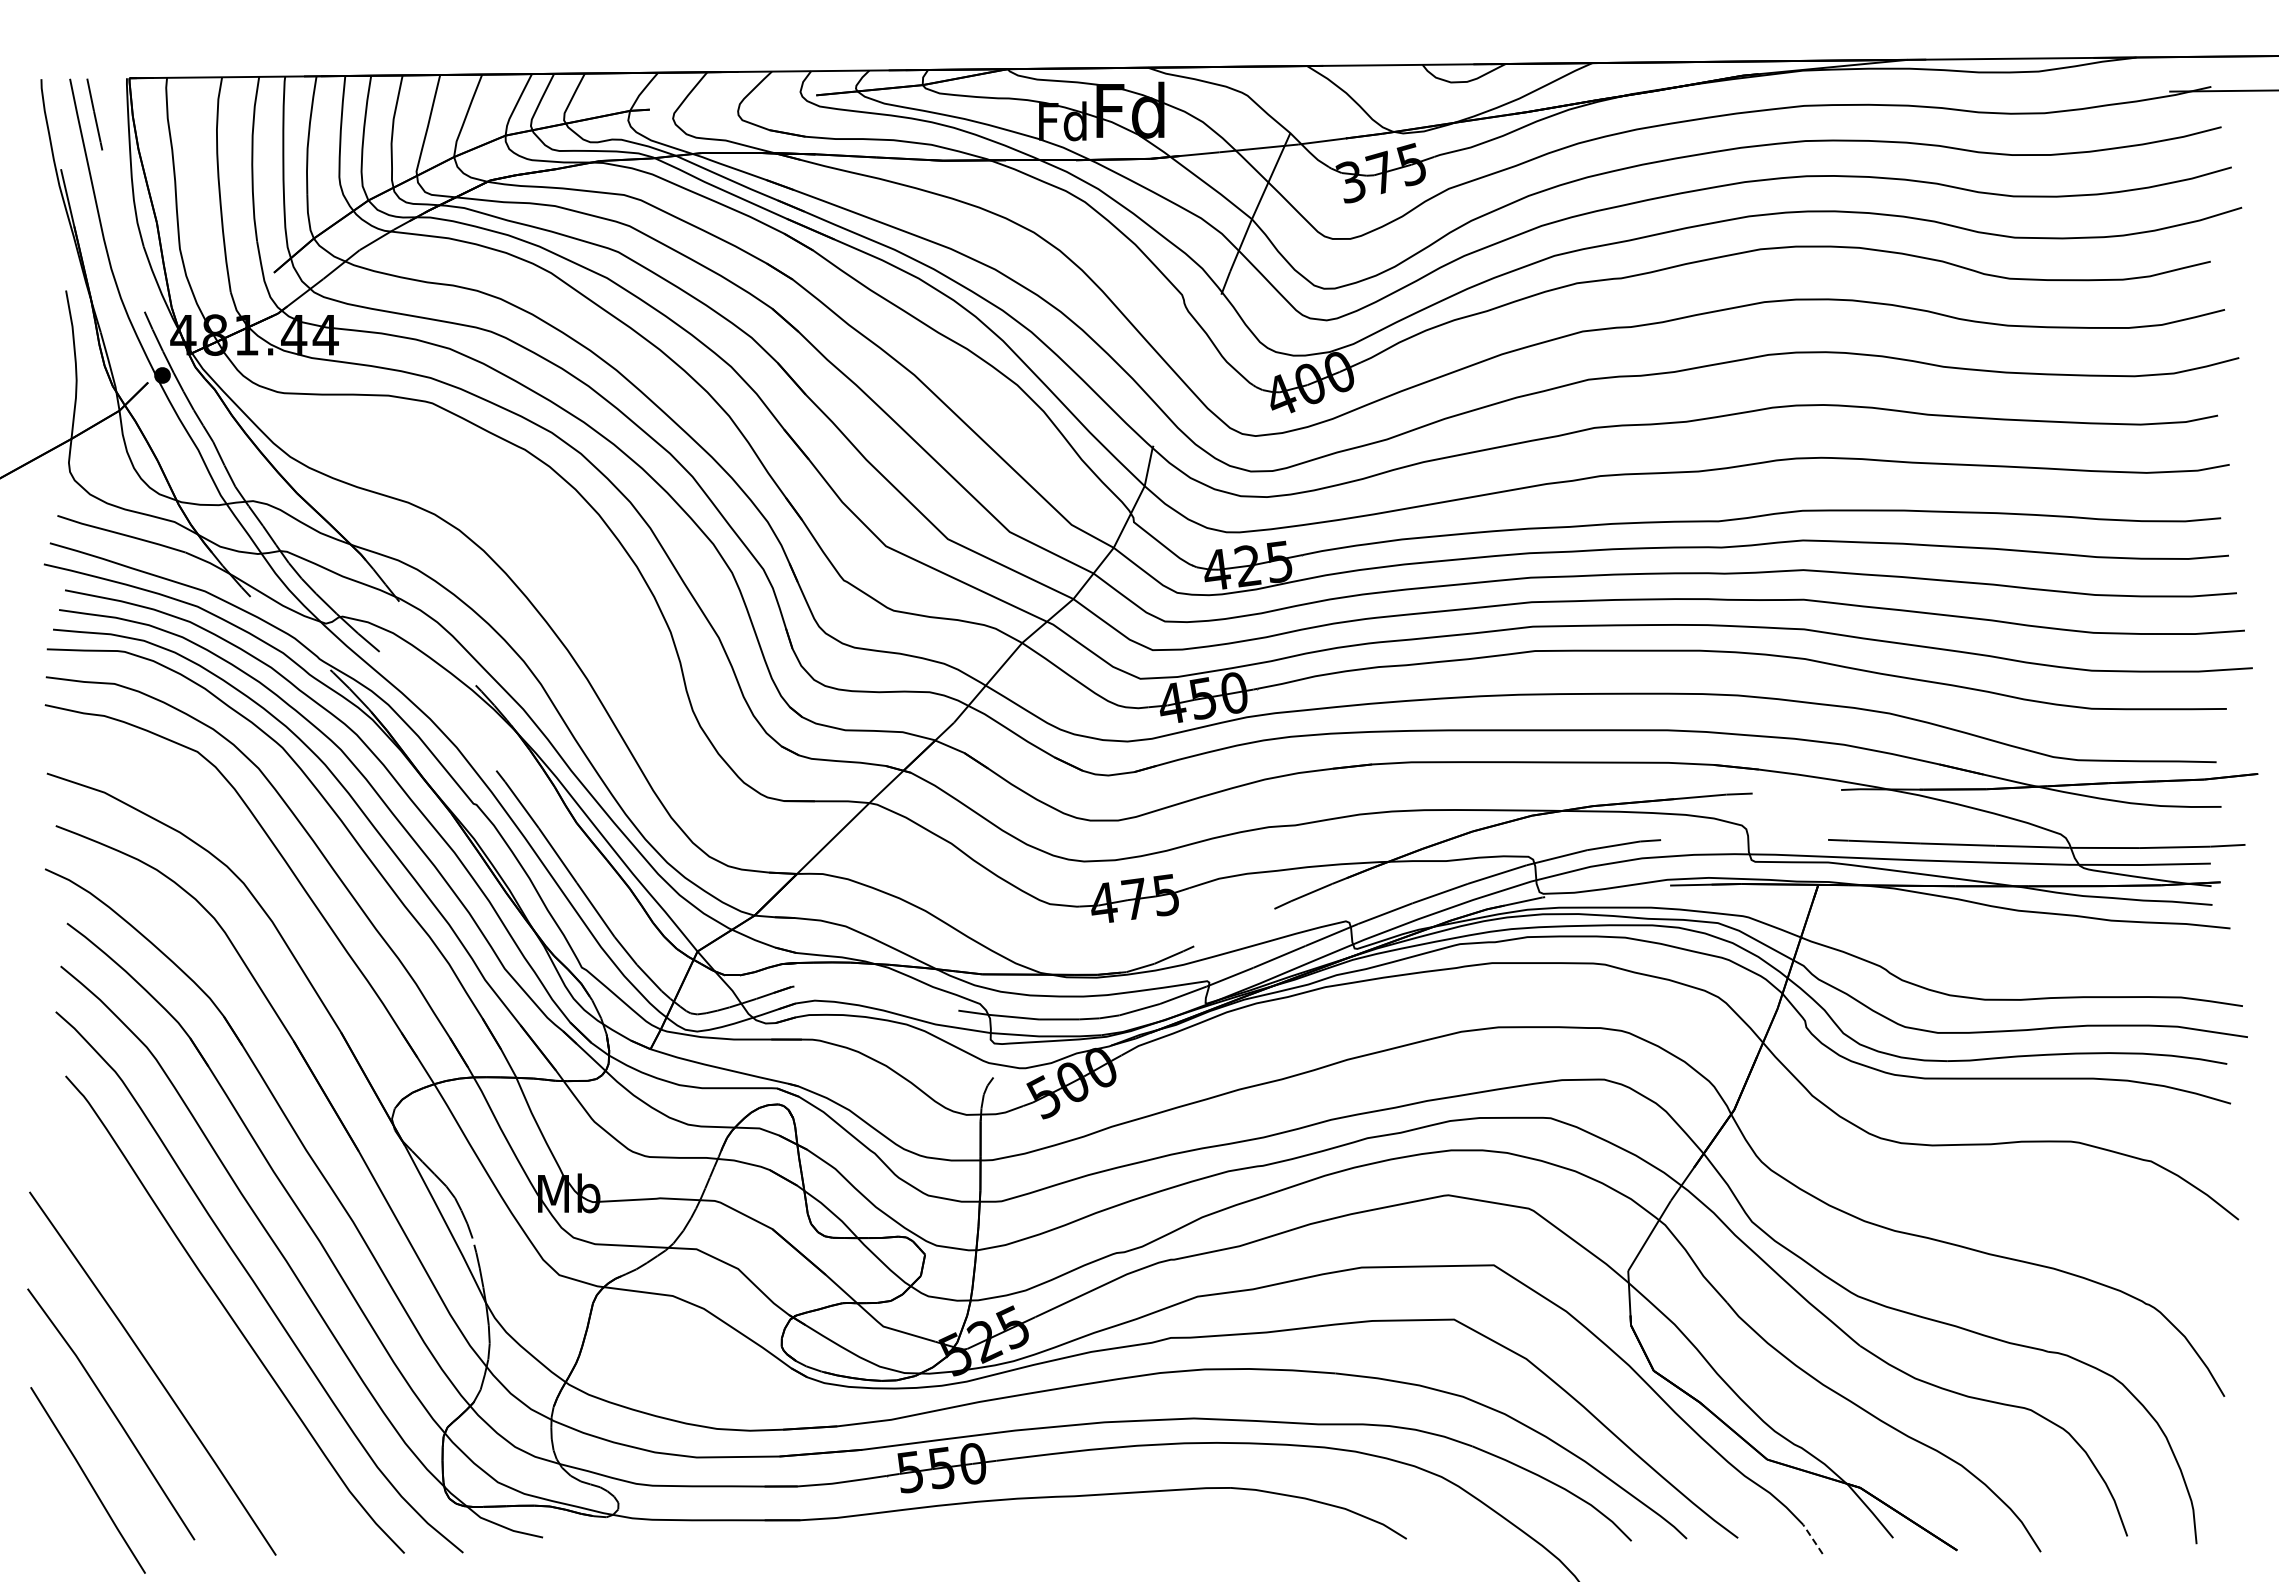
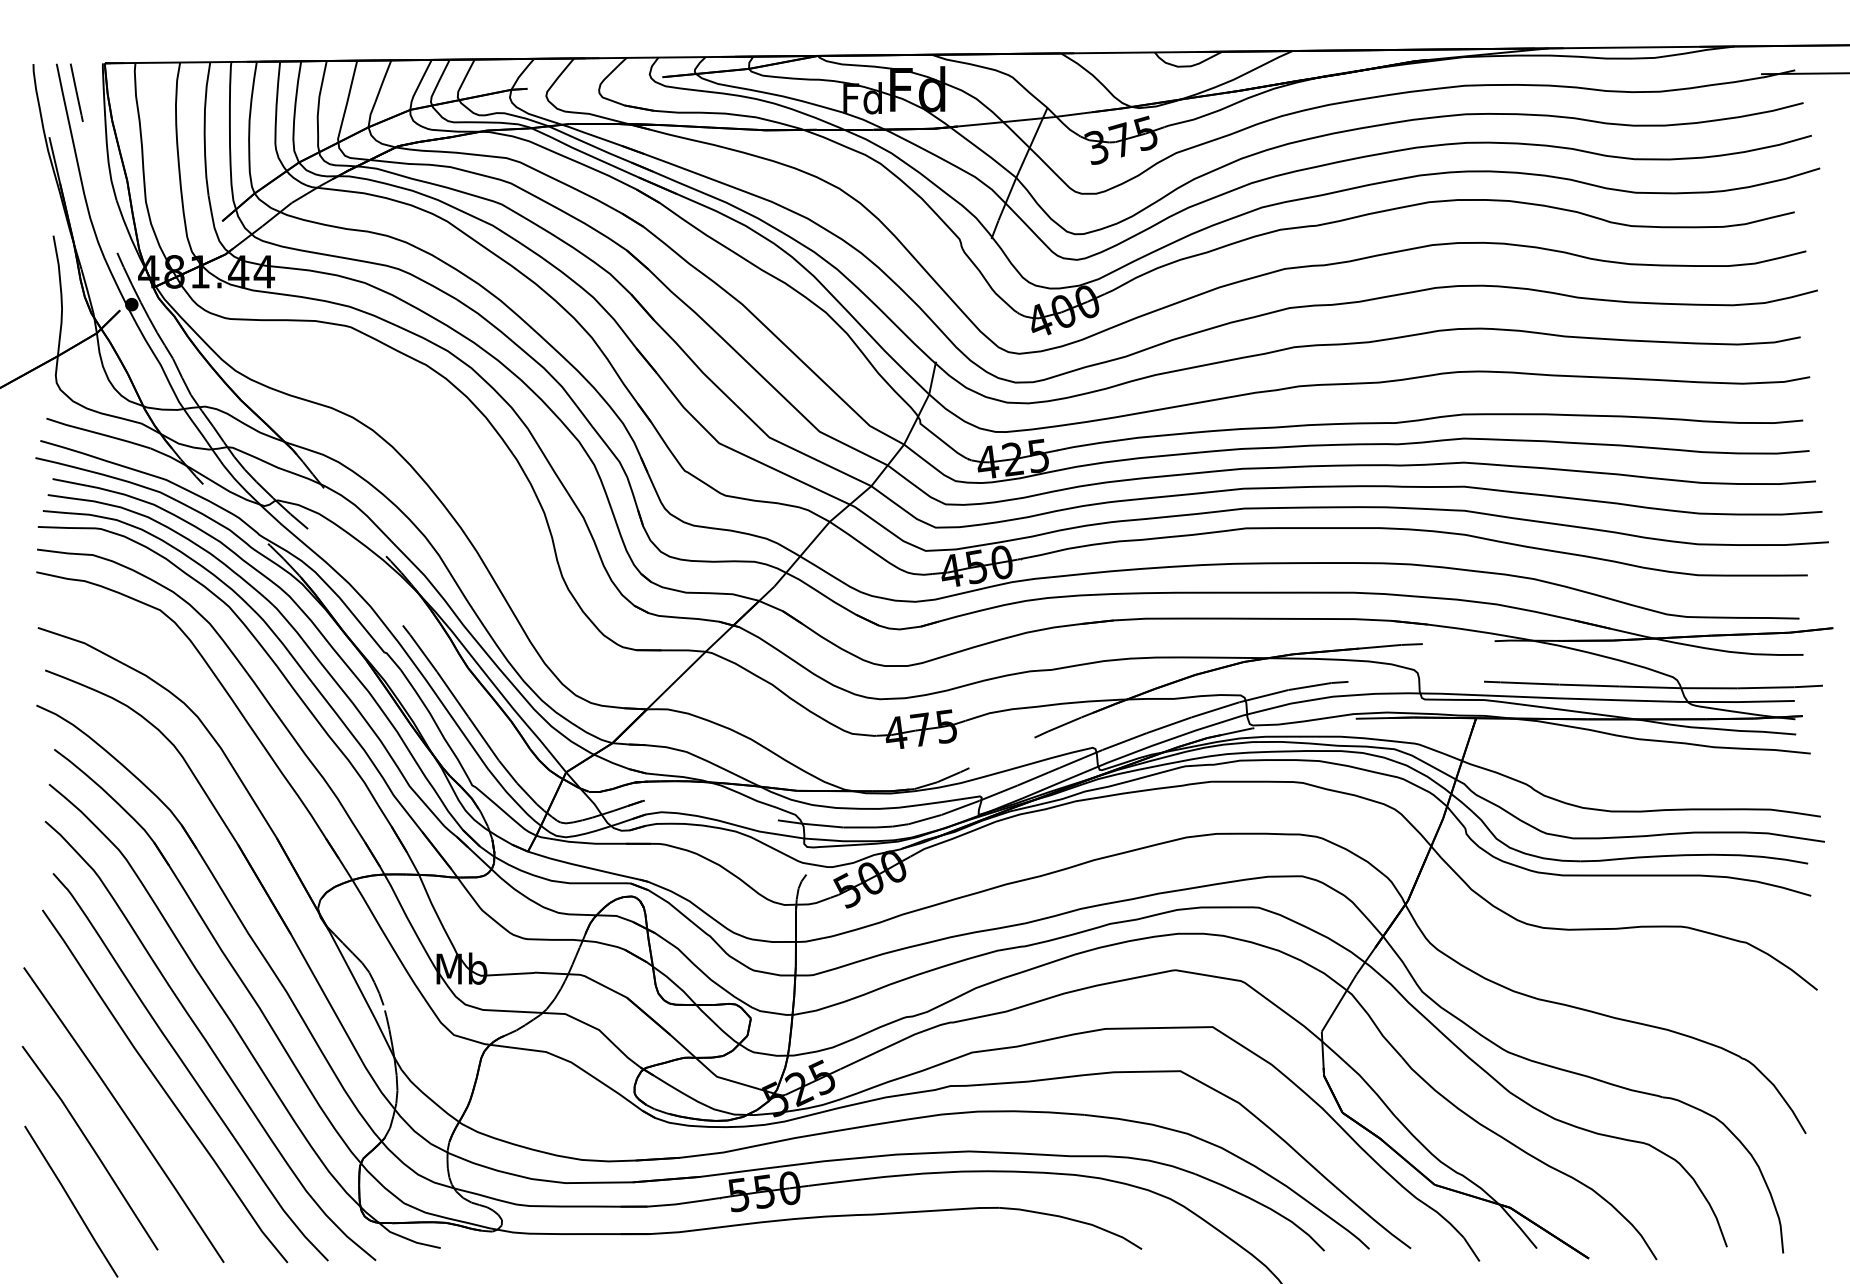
curve: (201, 1339) -> (163, 1087), added
line: (1812, 1539) -> (1471, 1249), dashed -> solid

